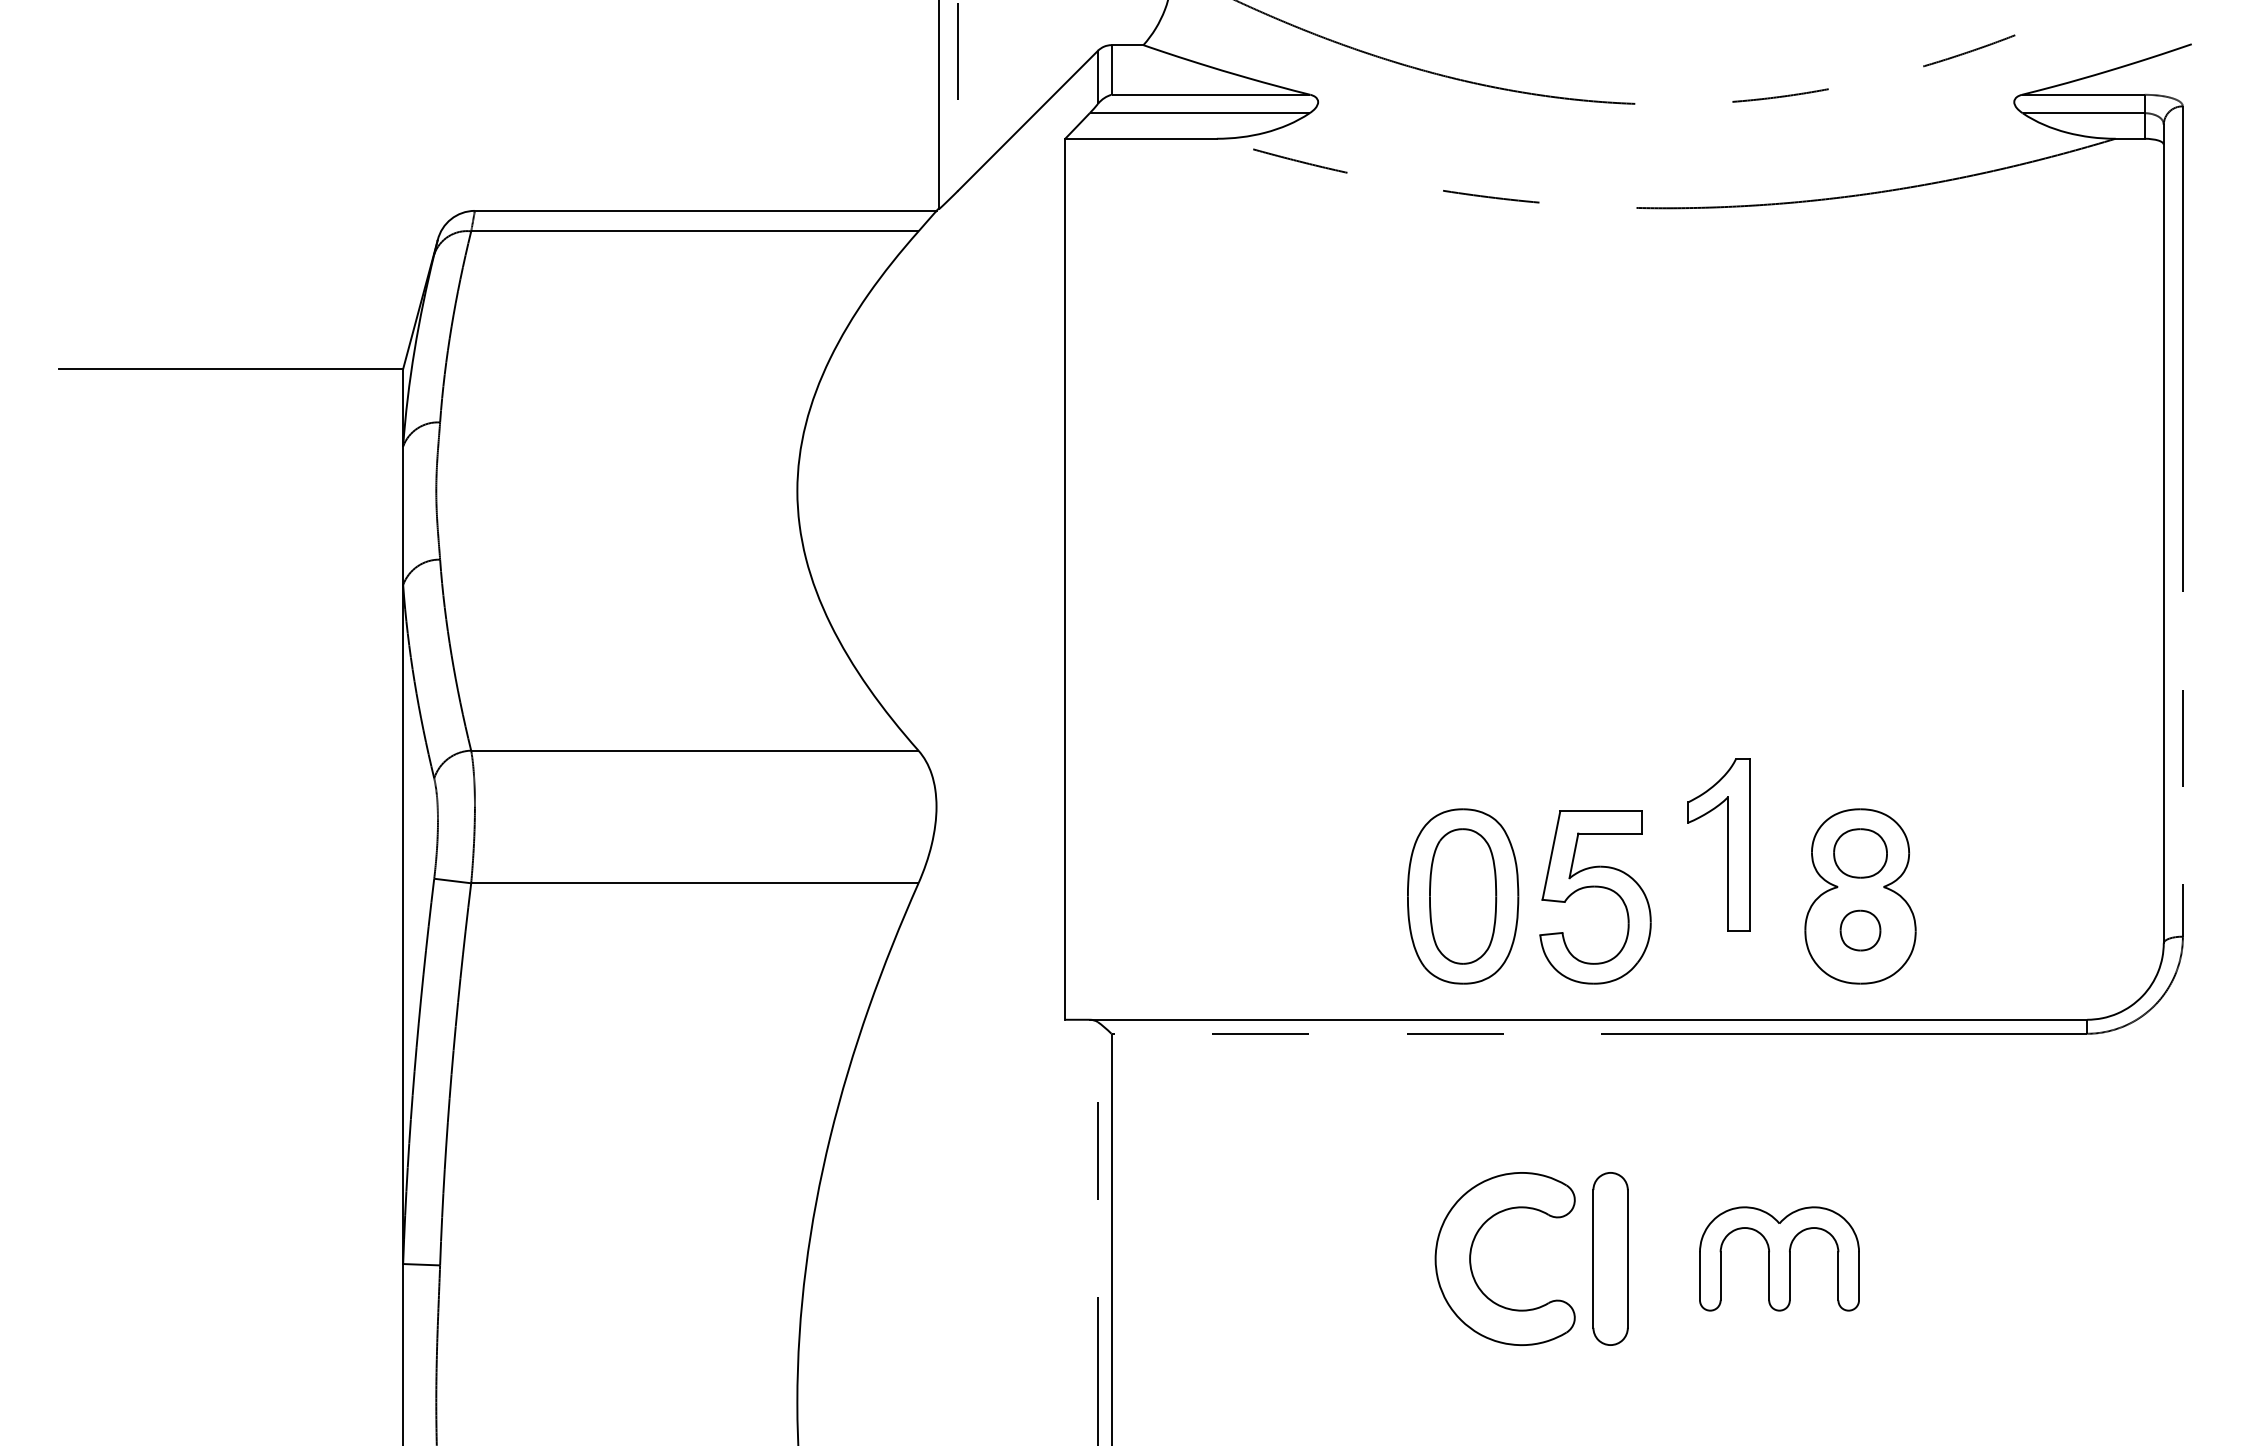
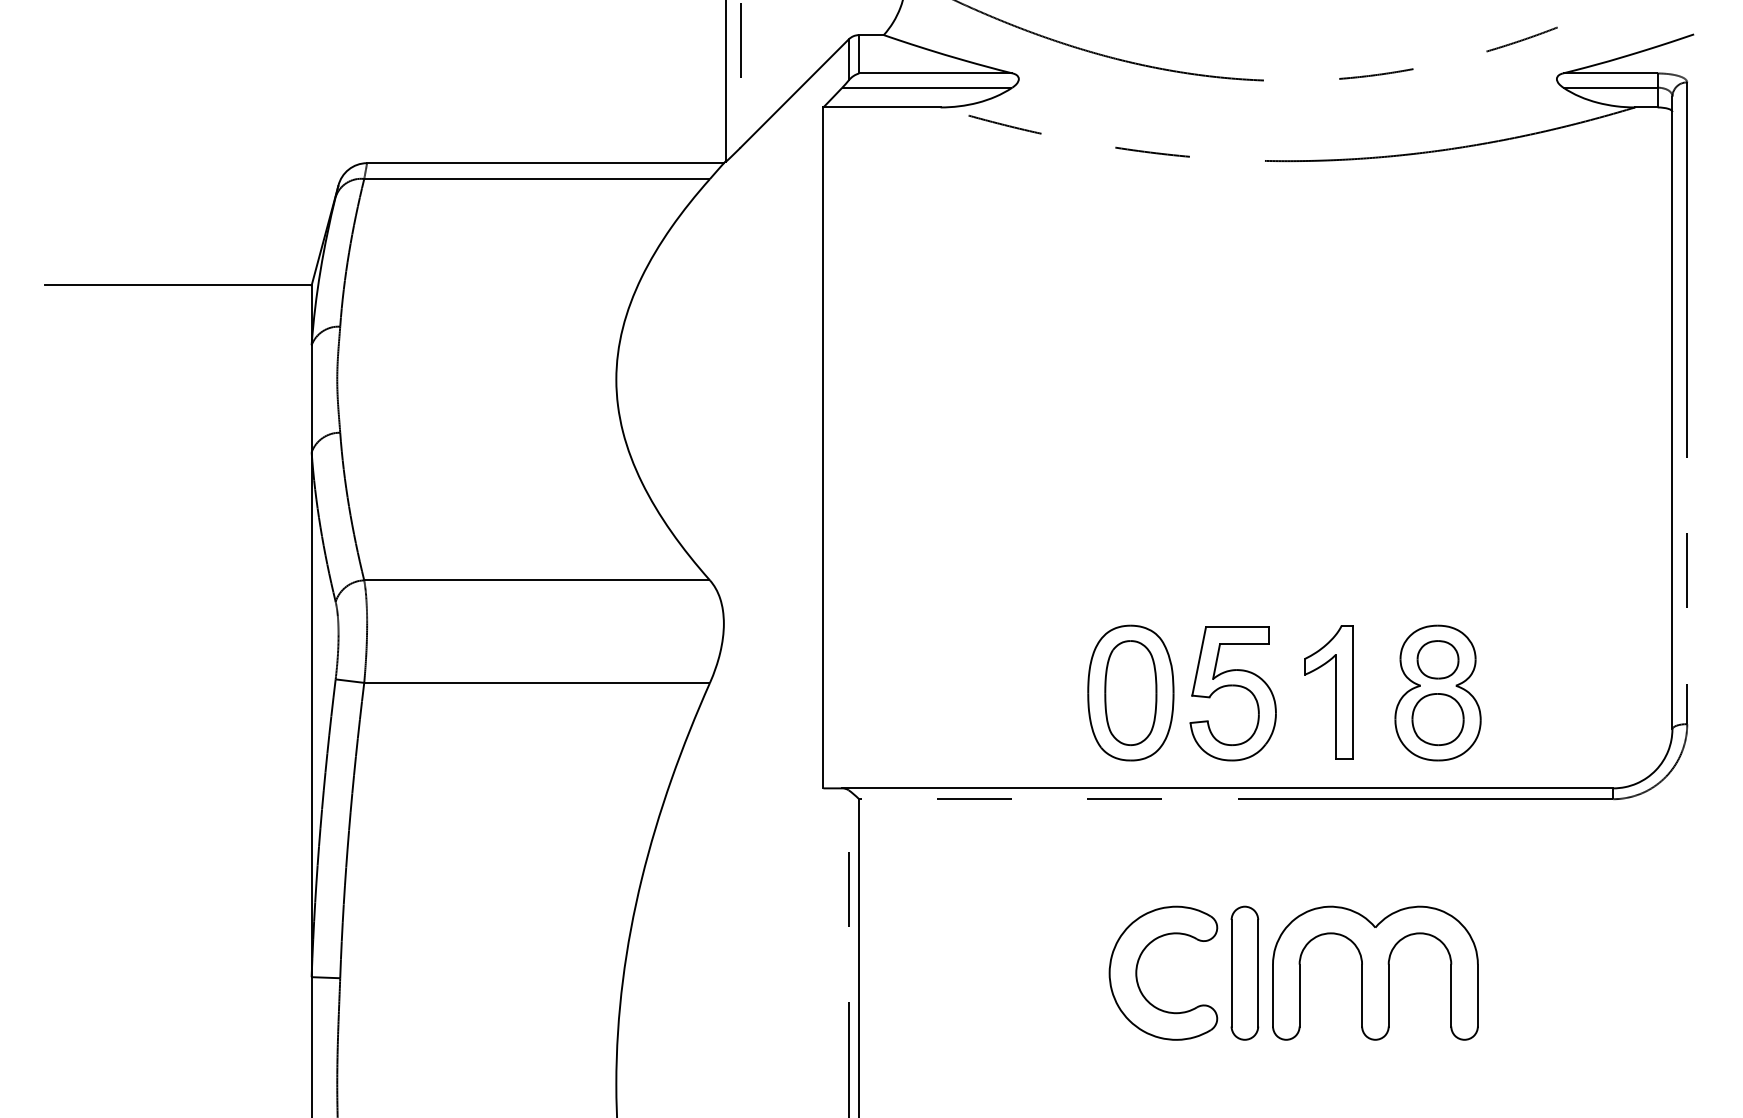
part: (1727, 844) -> (1335, 691), moved
part: (1860, 930) -> (1438, 719), size x1.67
part: (1779, 1258) -> (1375, 972), size x1.67

